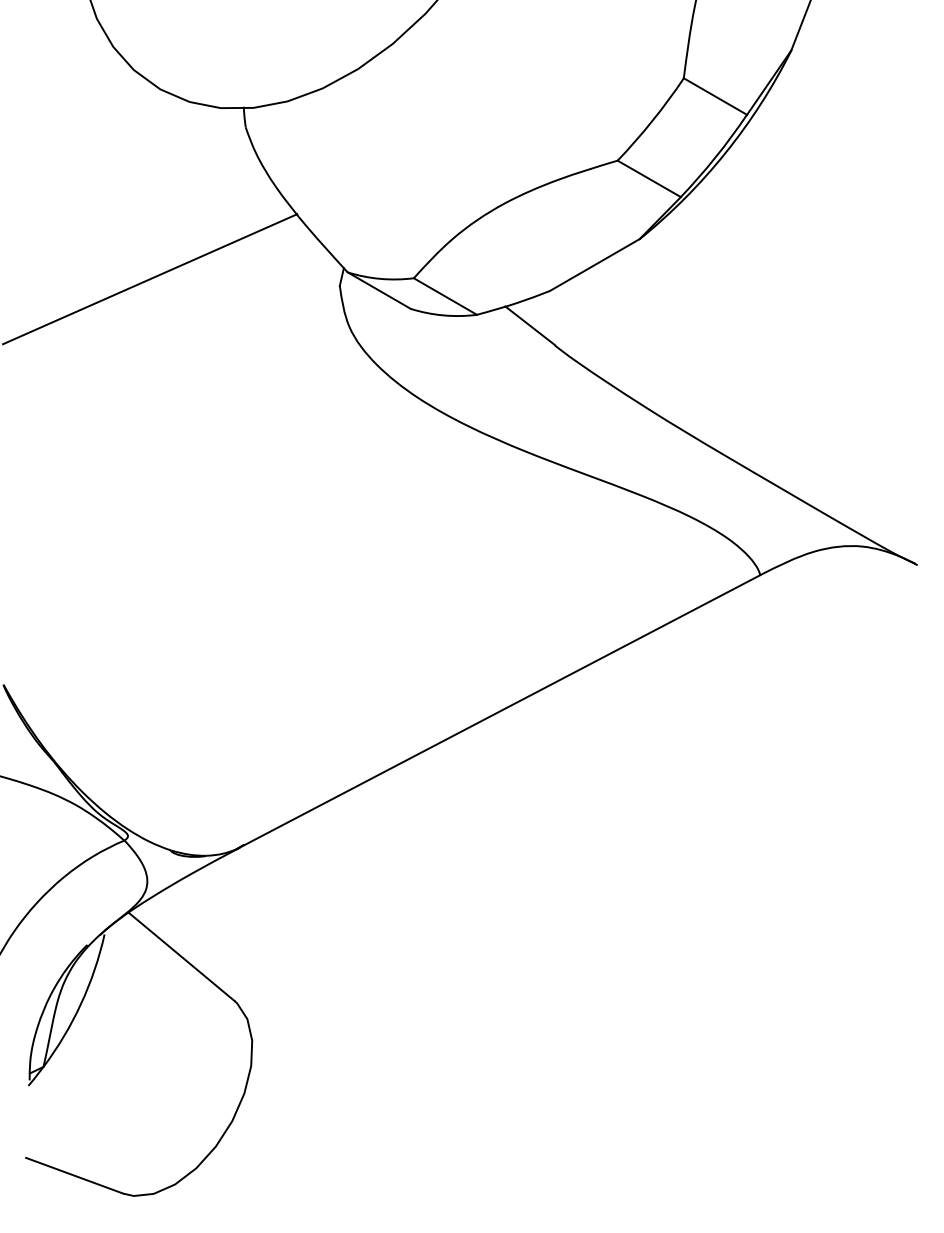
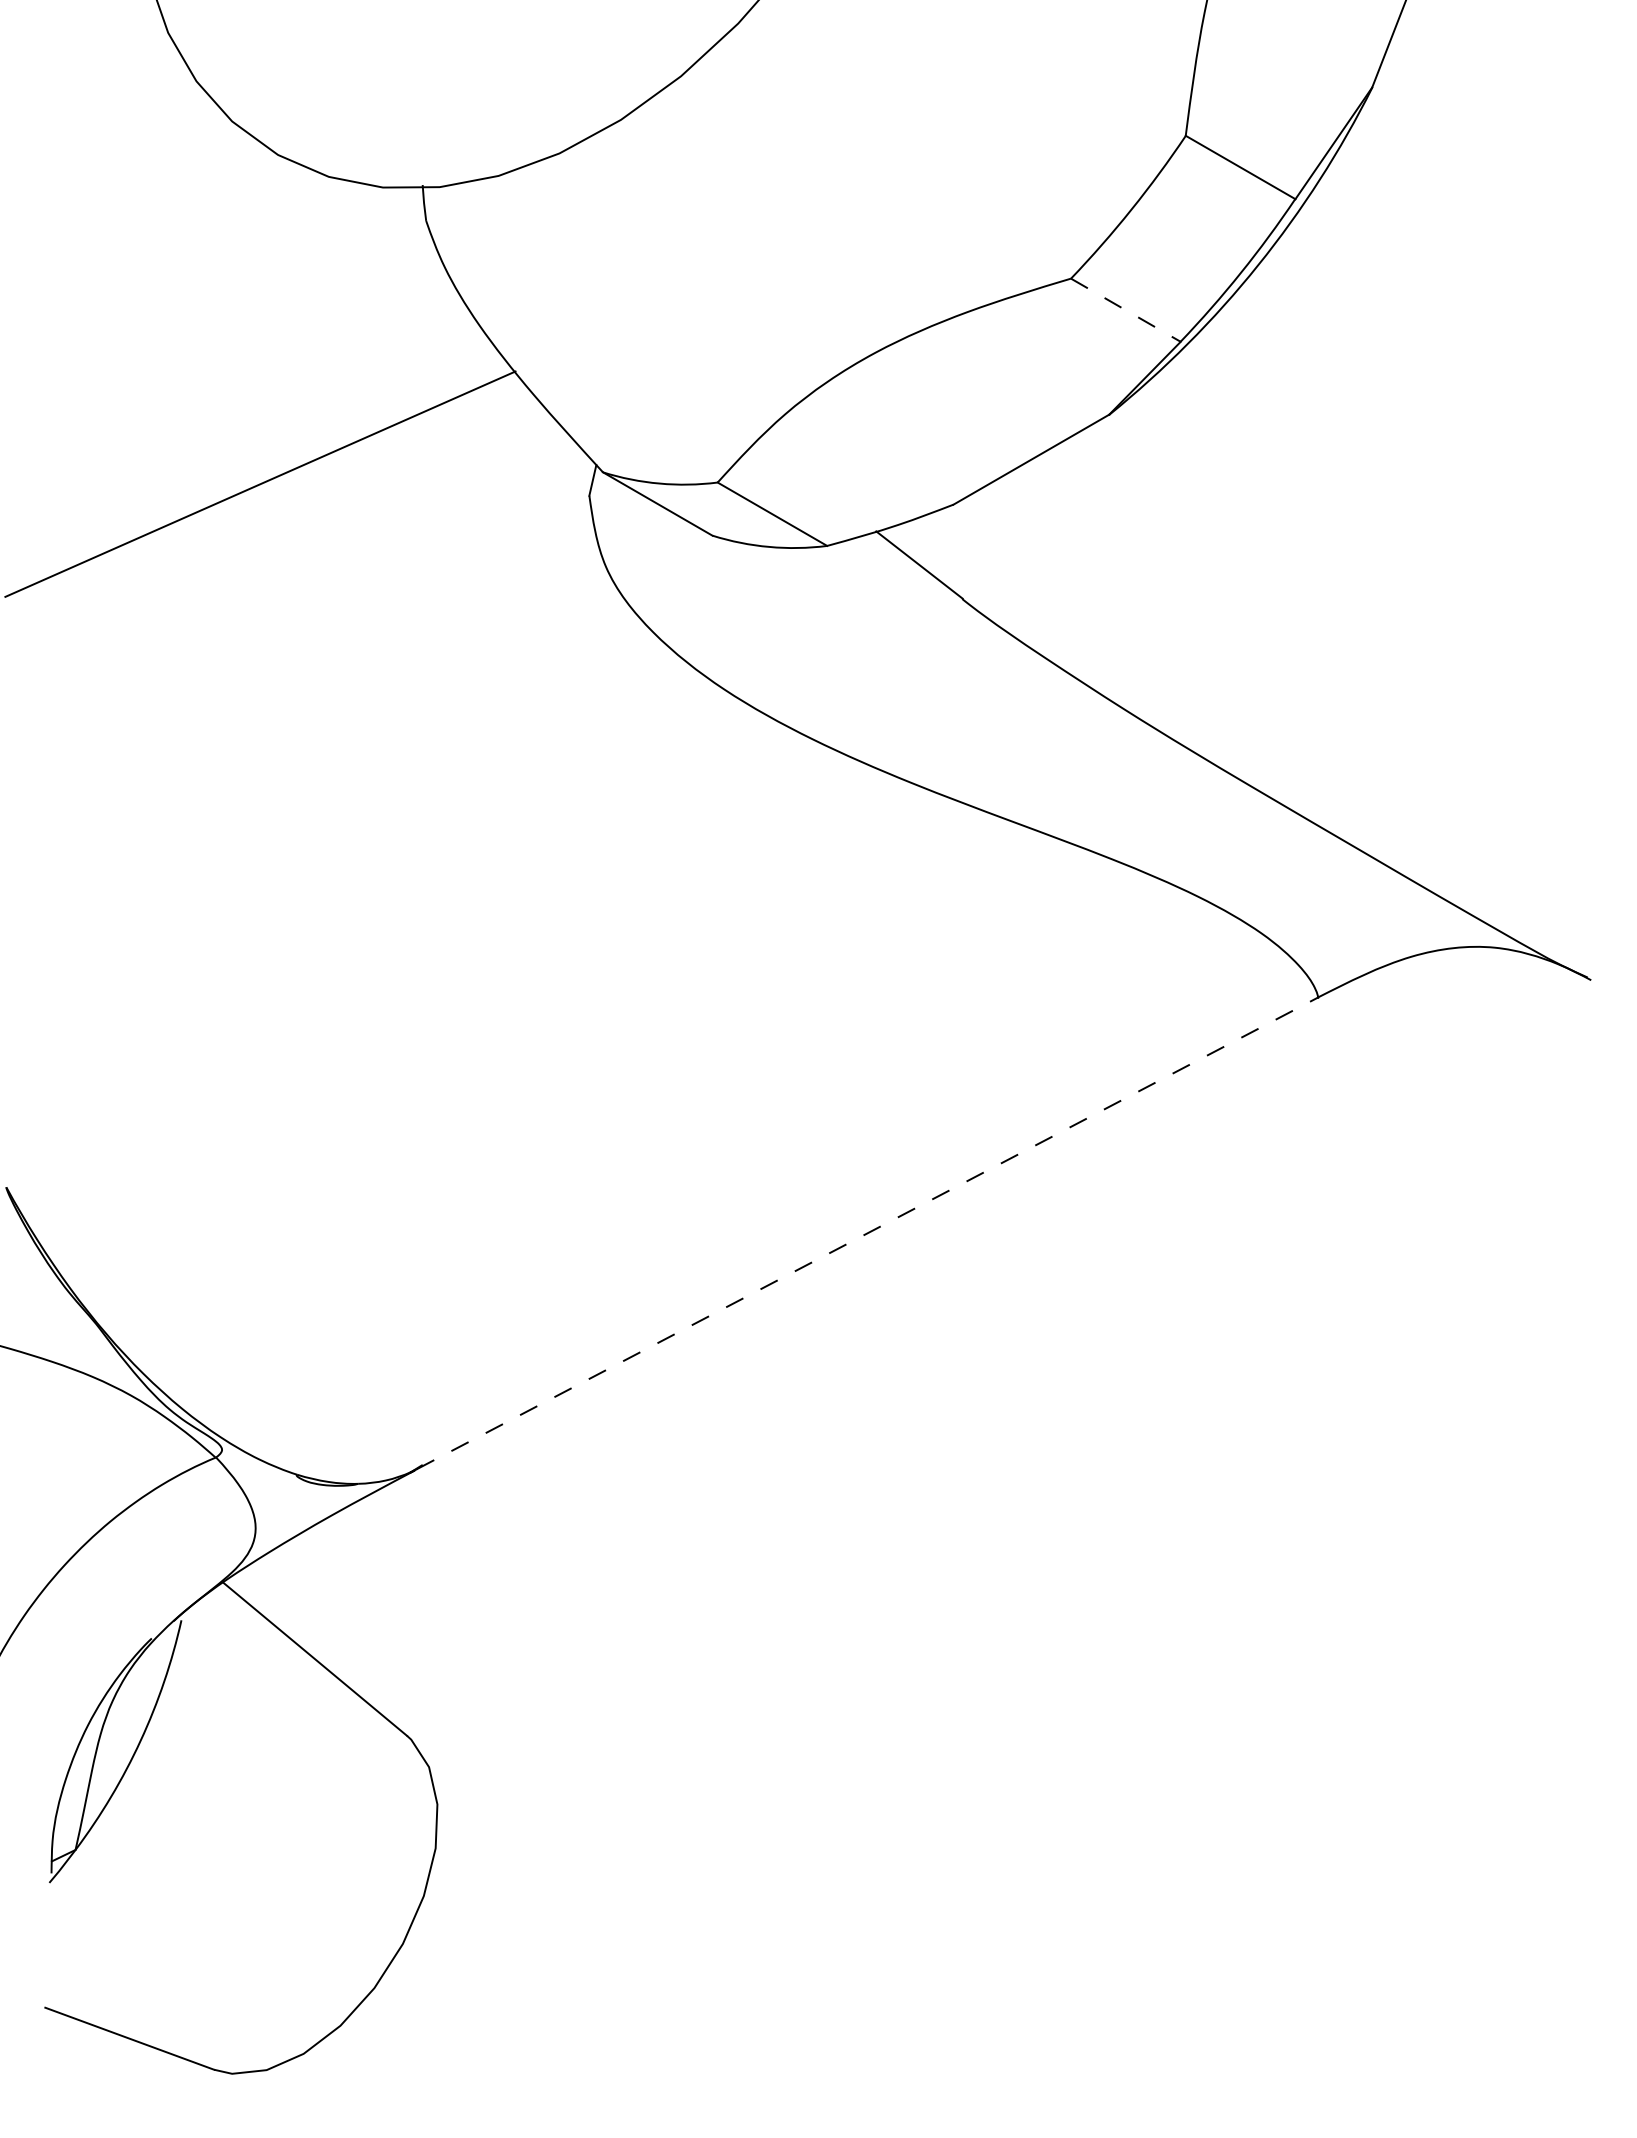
line: (649, 178) -> (1126, 309), solid -> dashed
line: (500, 711) -> (867, 1233), solid -> dashed

